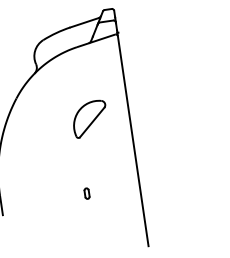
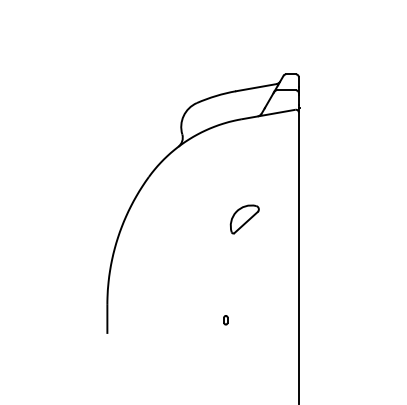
part: (89, 119) -> (244, 219), size x0.6
part: (86, 194) -> (225, 320), size x0.6

